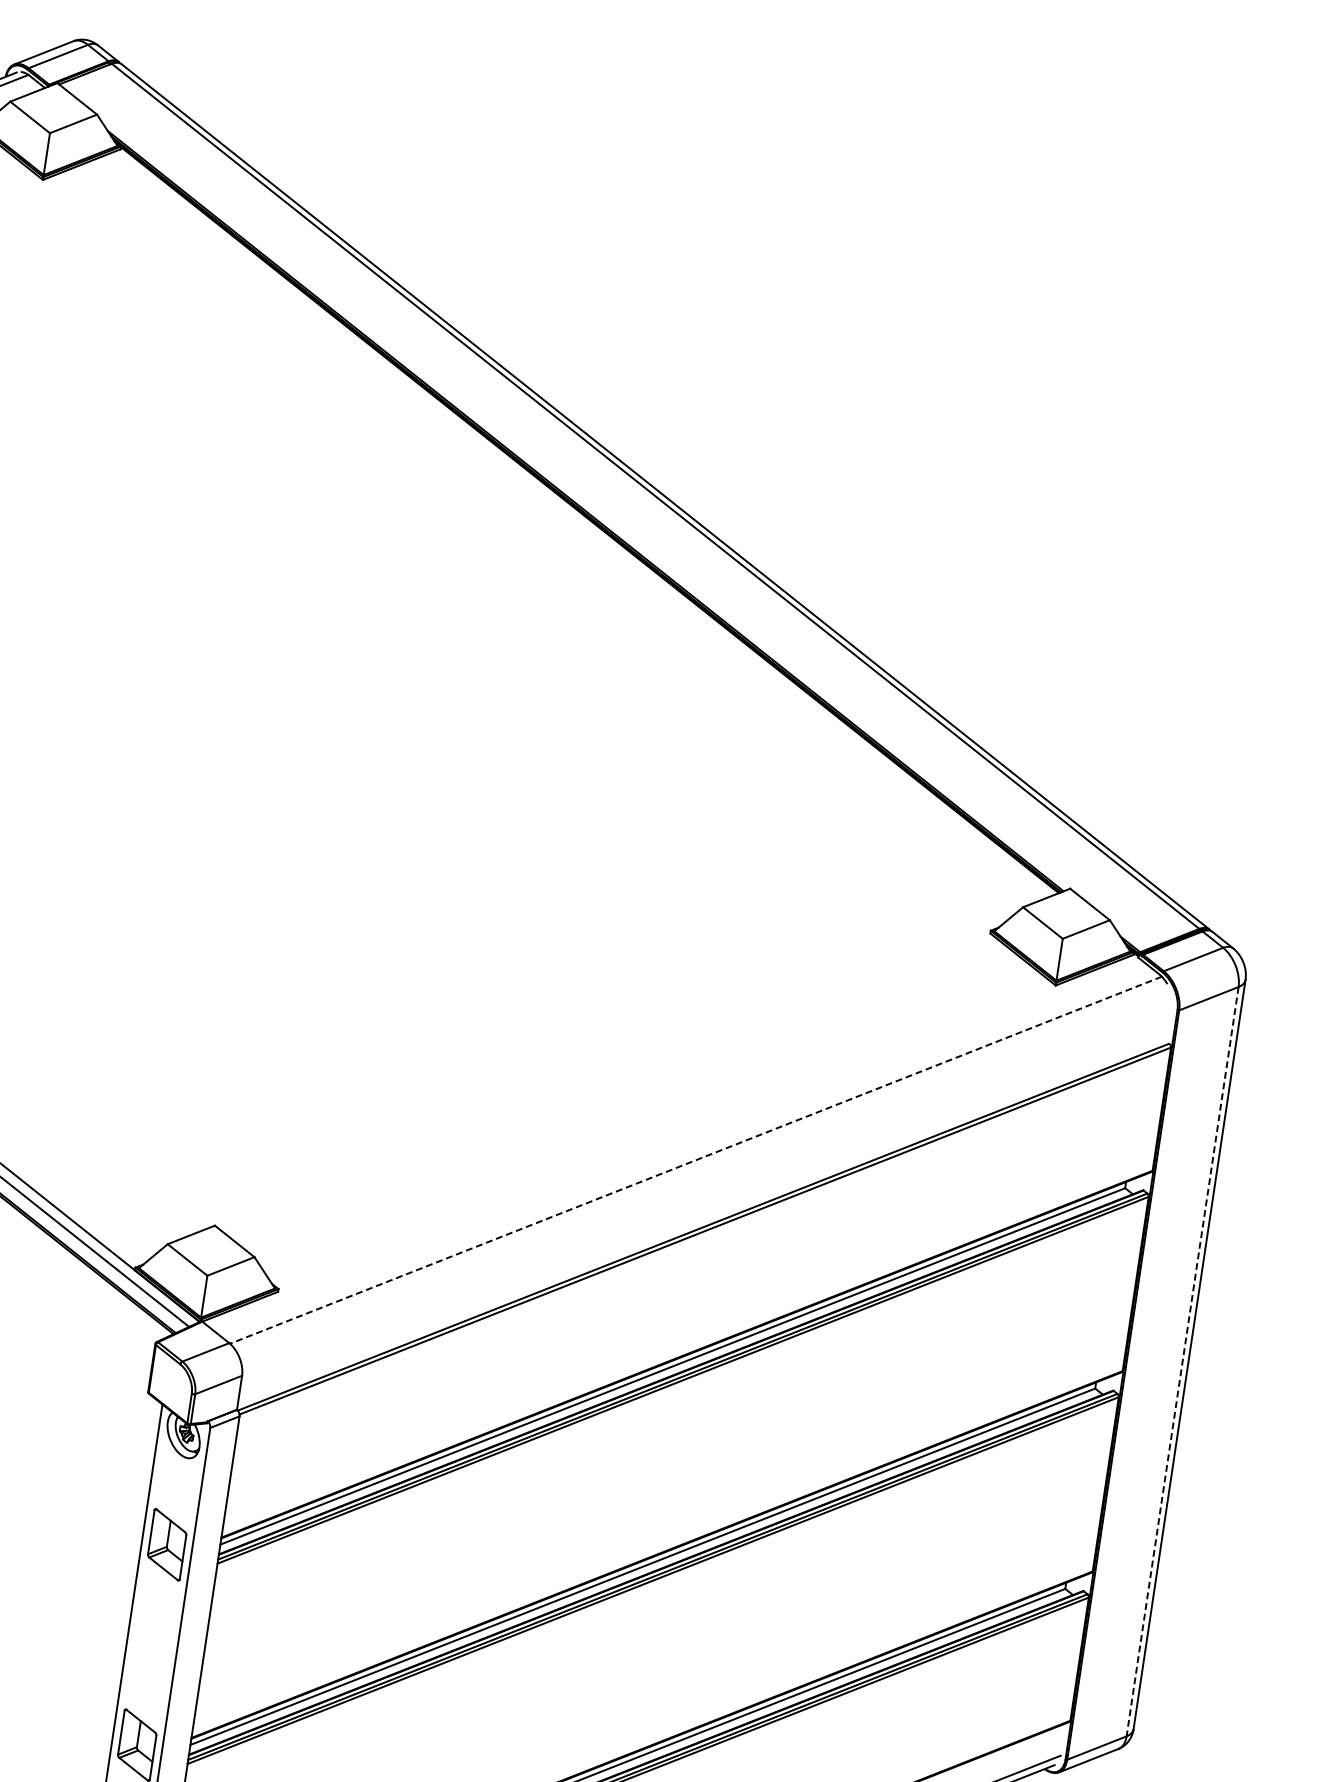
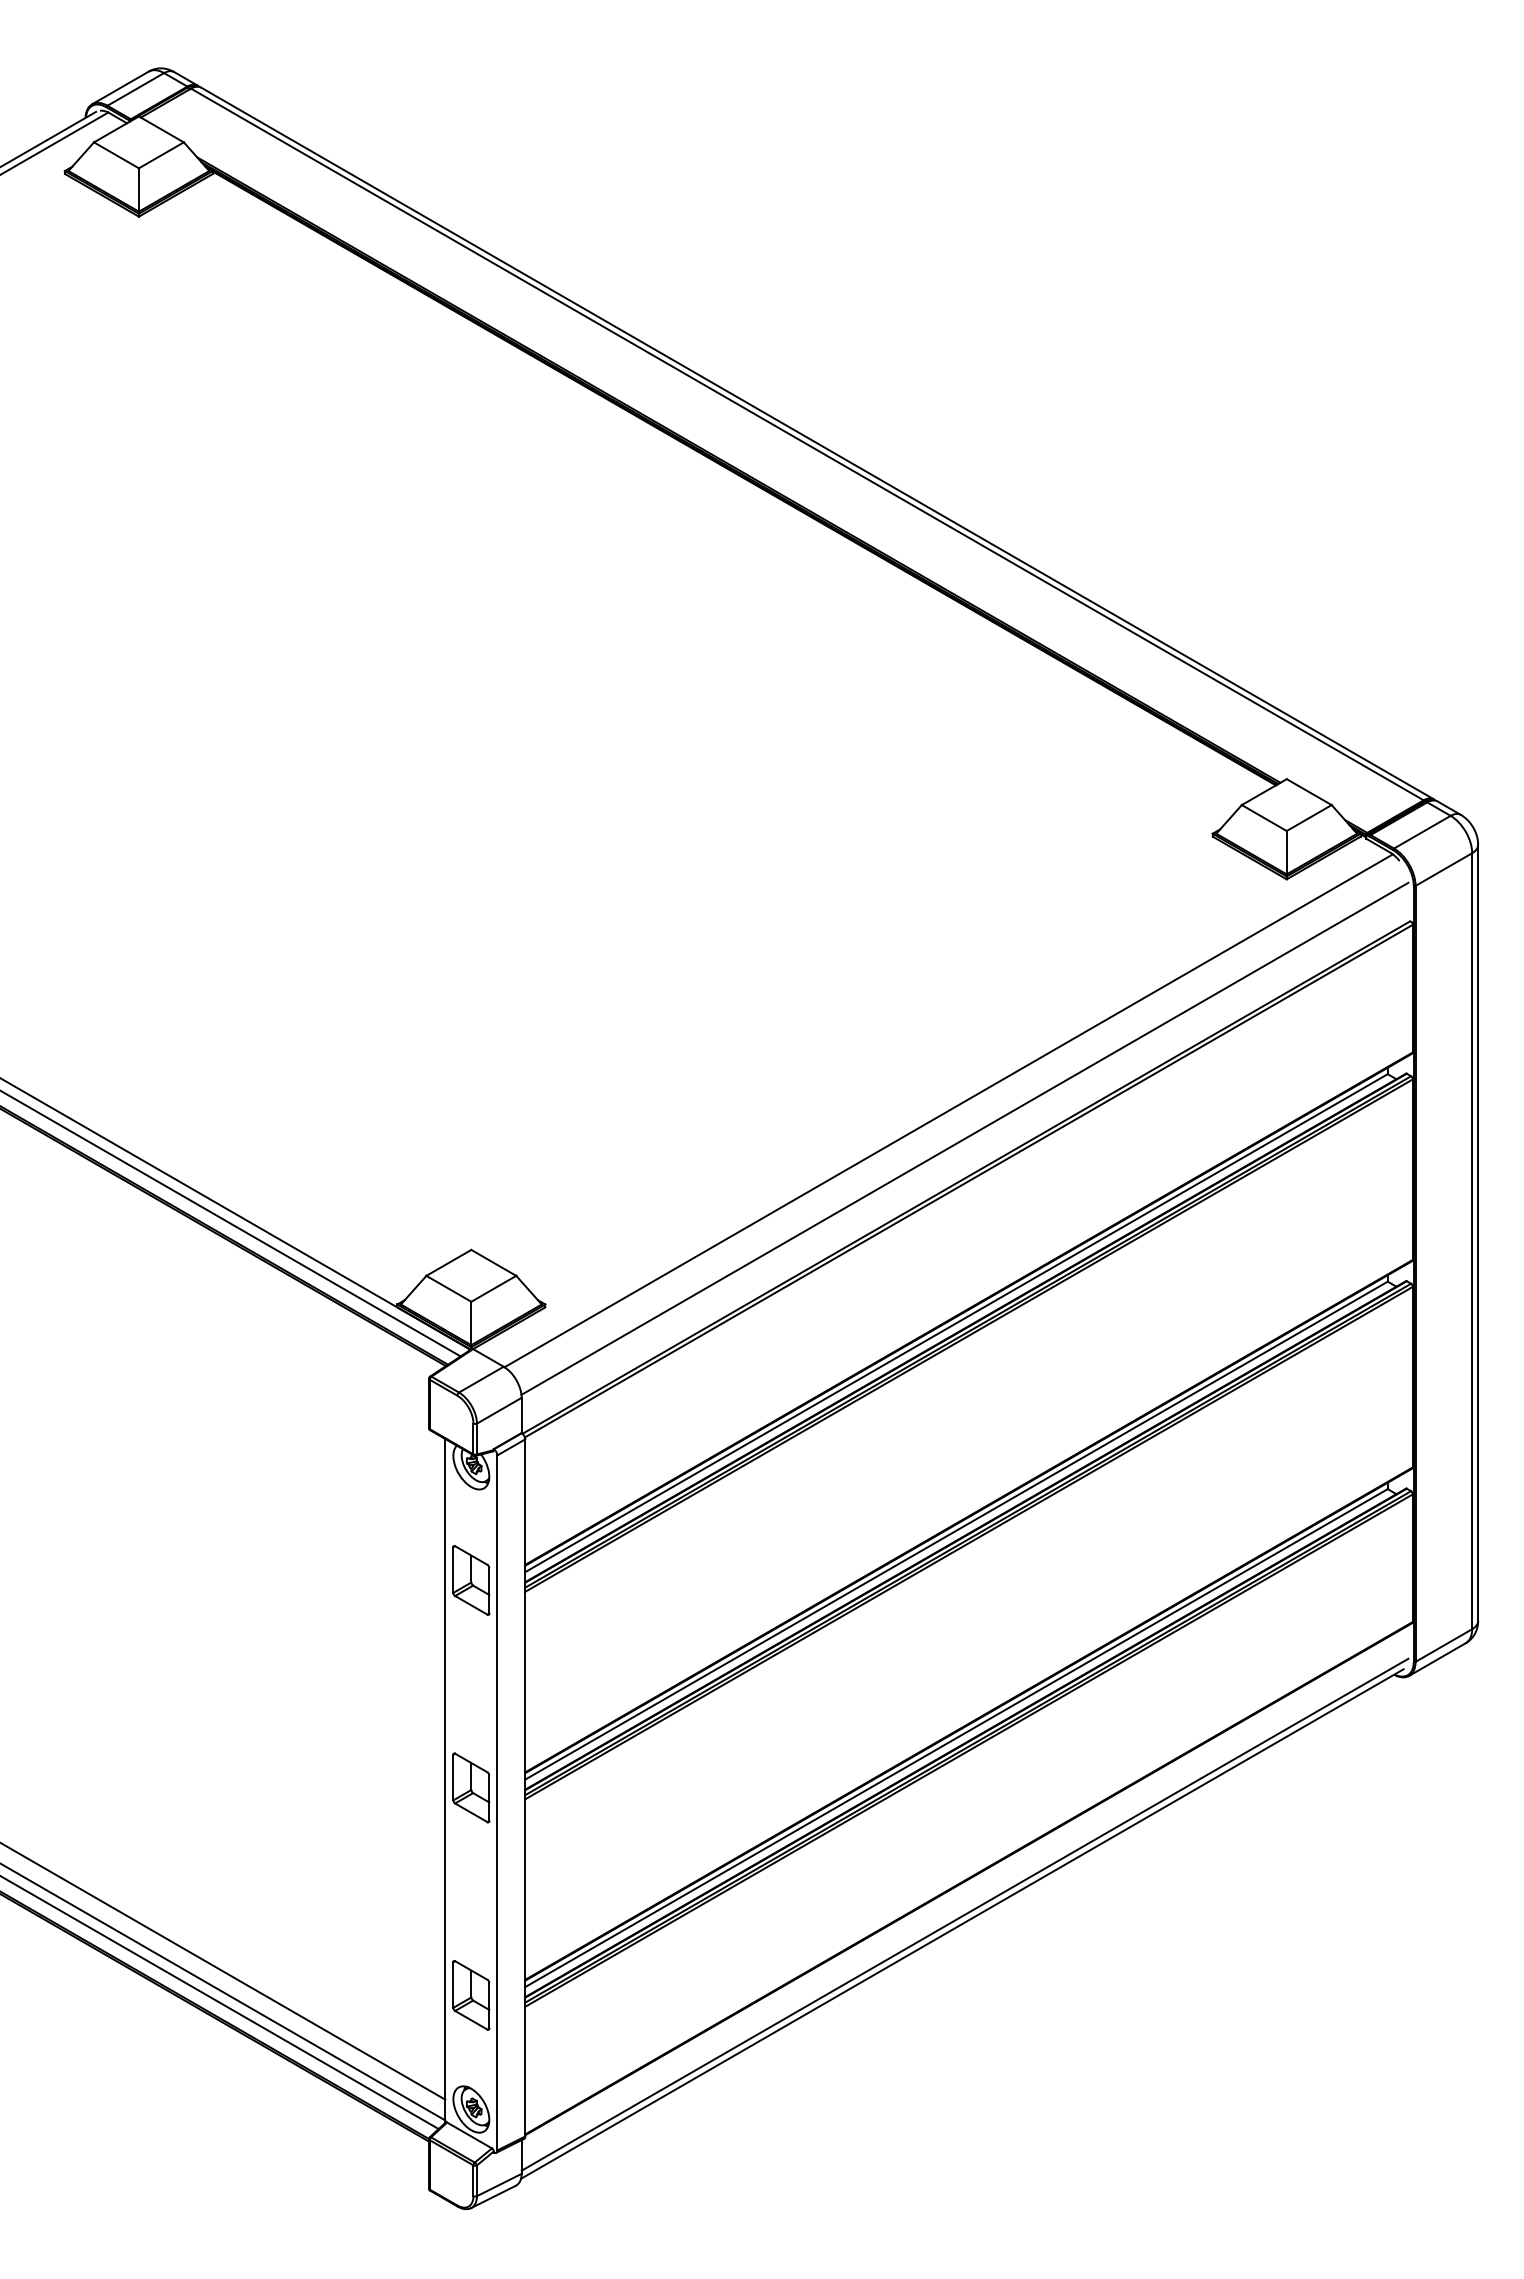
line: (695, 1159) -> (948, 1110), dashed -> solid
line: (707, 1189) -> (964, 1138), added
line: (1182, 1362) -> (1472, 1241), dashed -> solid

